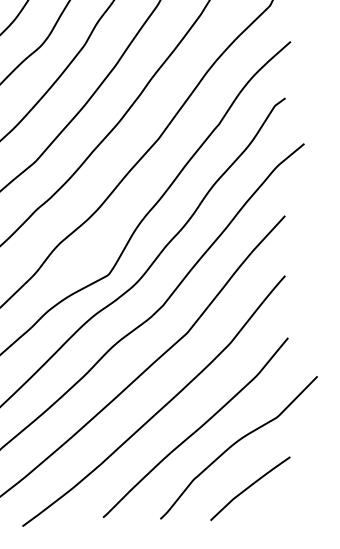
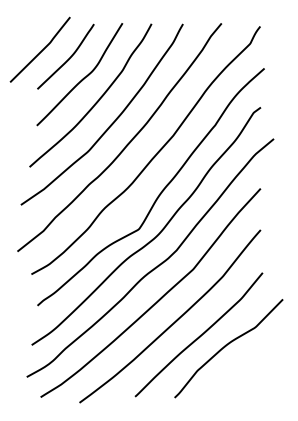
curve: (250, 488) -> (236, 376), removed

